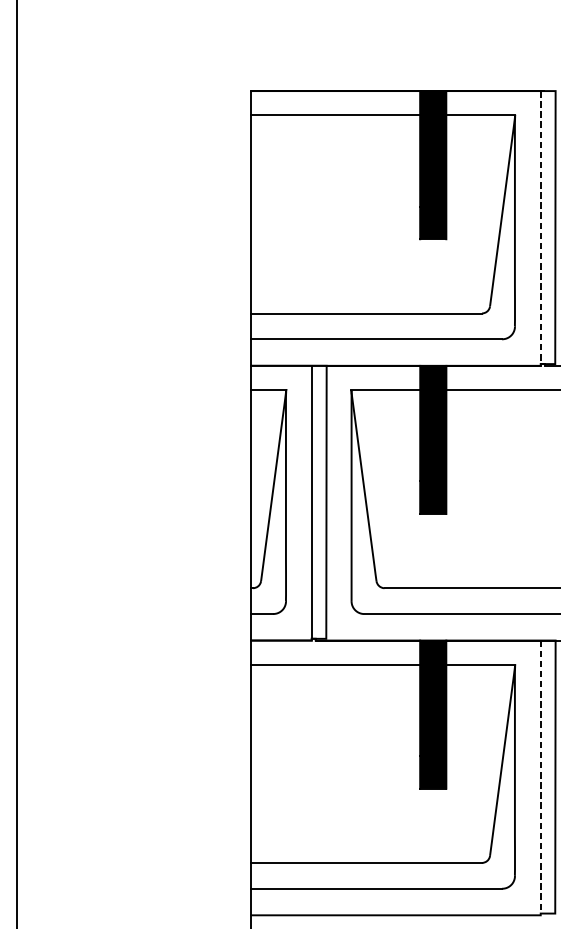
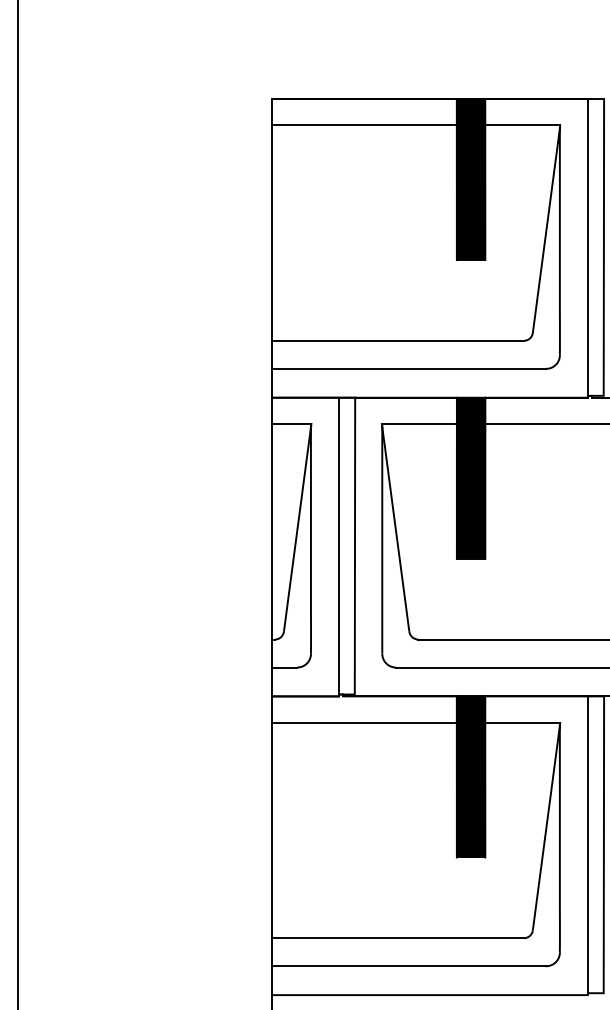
line: (541, 227) -> (588, 247), dashed -> solid
line: (541, 777) -> (588, 845), dashed -> solid

